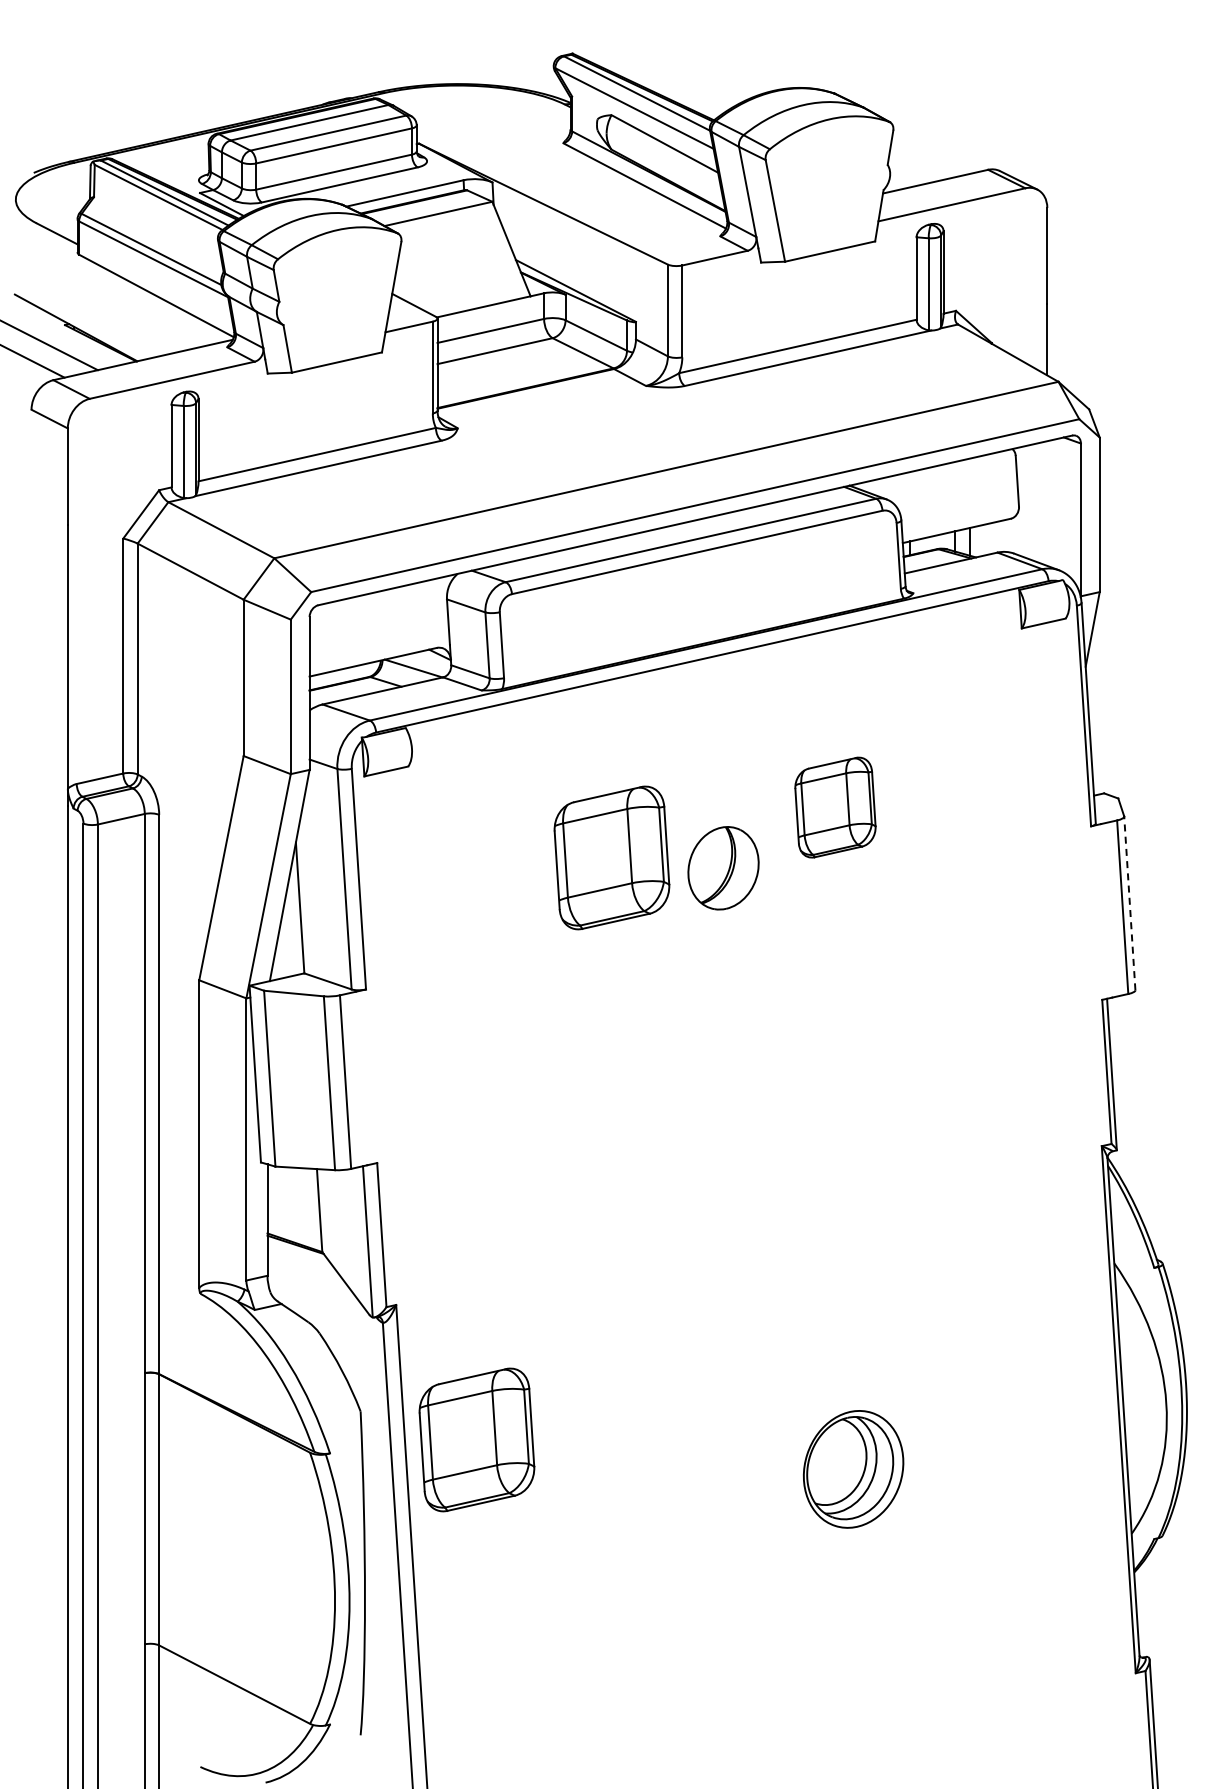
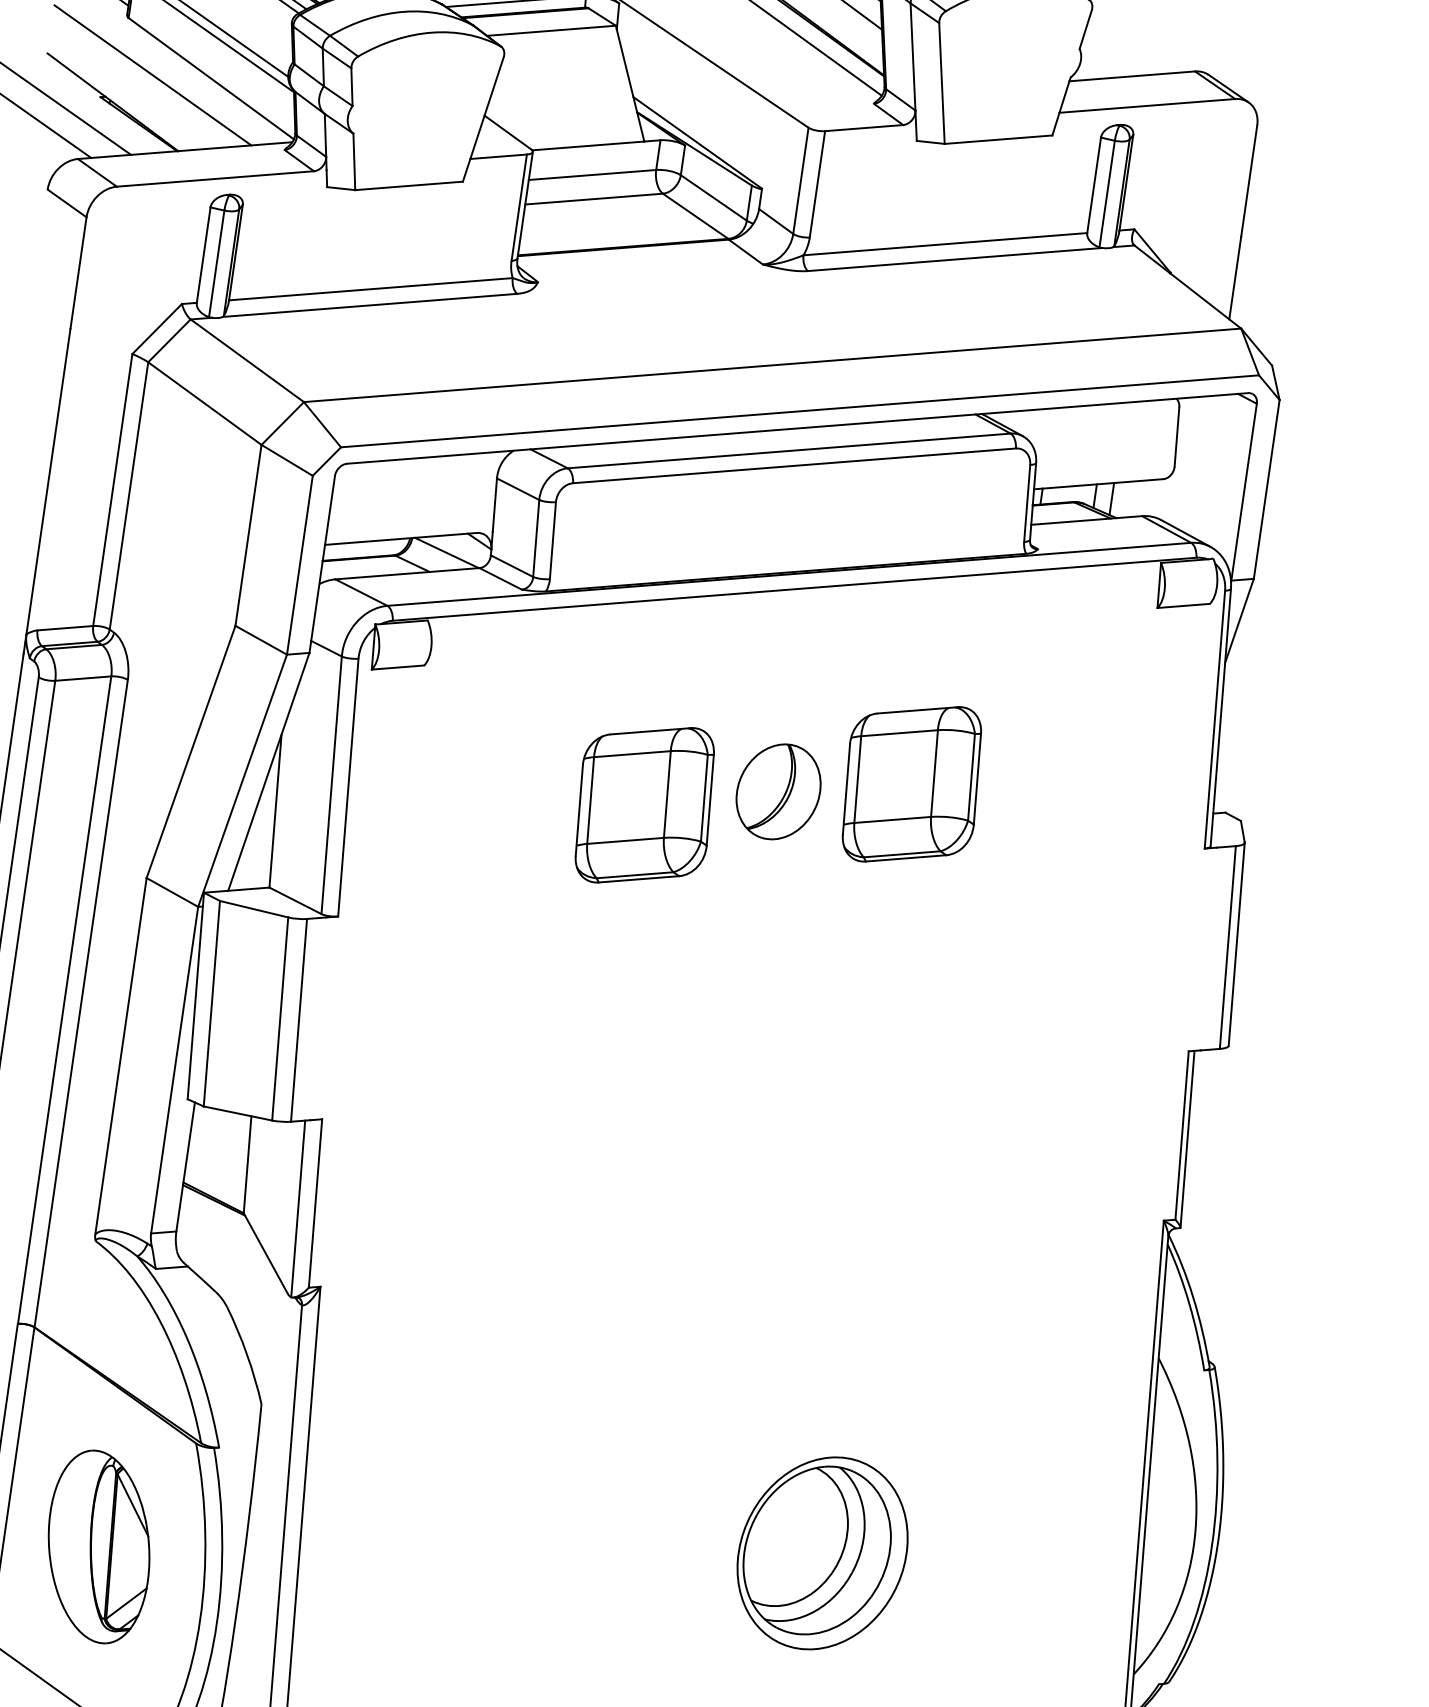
line: (106, 299) -> (152, 74), added
part: (835, 807) -> (912, 784), size x1.43
part: (723, 868) -> (778, 792), moved
line: (1129, 902) -> (1236, 943), dashed -> solid
part: (476, 1439) -> (390, 1455), removed
part: (853, 1469) -> (822, 1553), size x1.43
part: (240, 1552) -> (98, 1547), added

